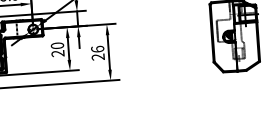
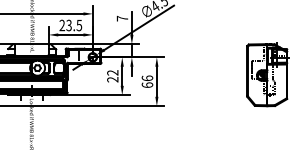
text: (57, 45) -> (112, 72), 20 -> 22
text: (98, 56) -> (147, 84), 26 -> 66

